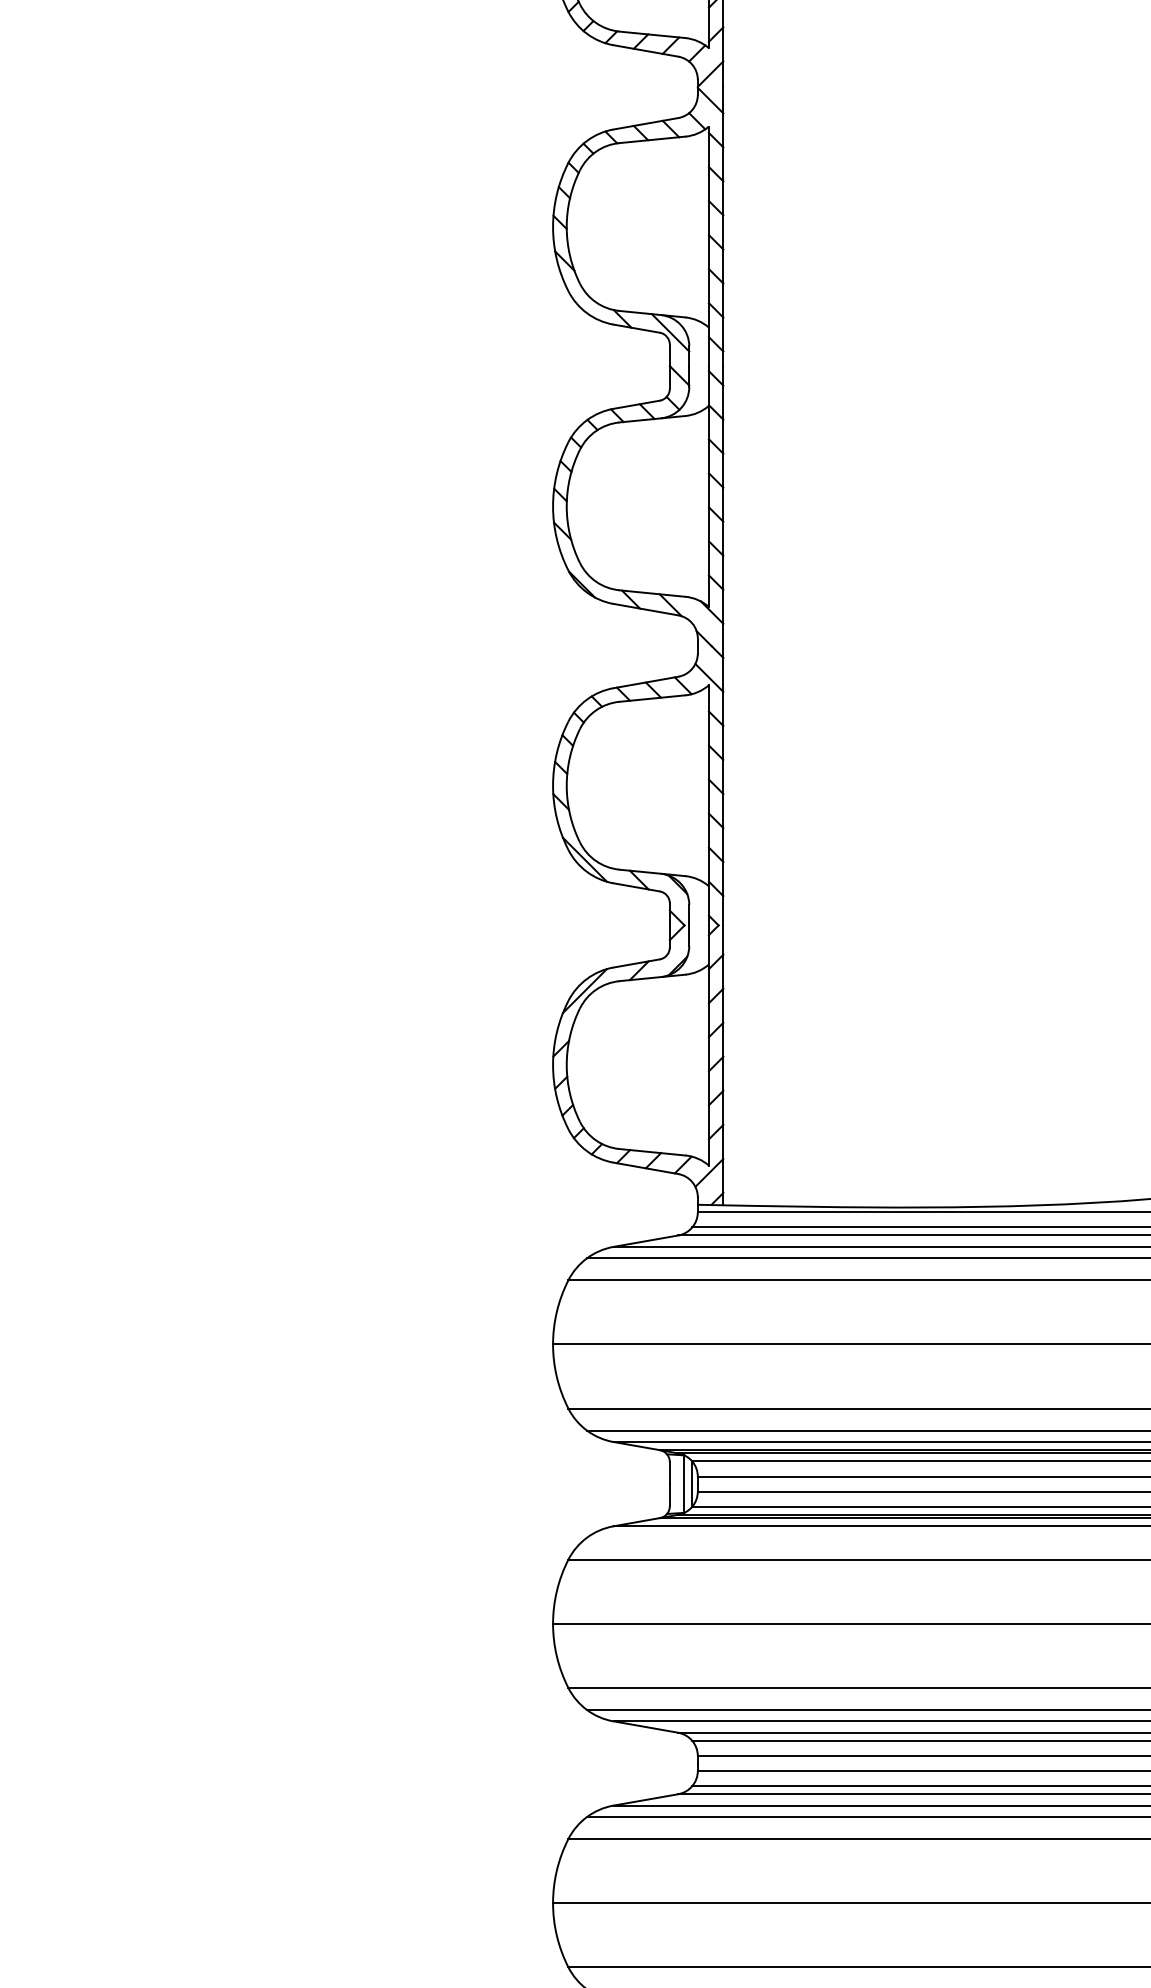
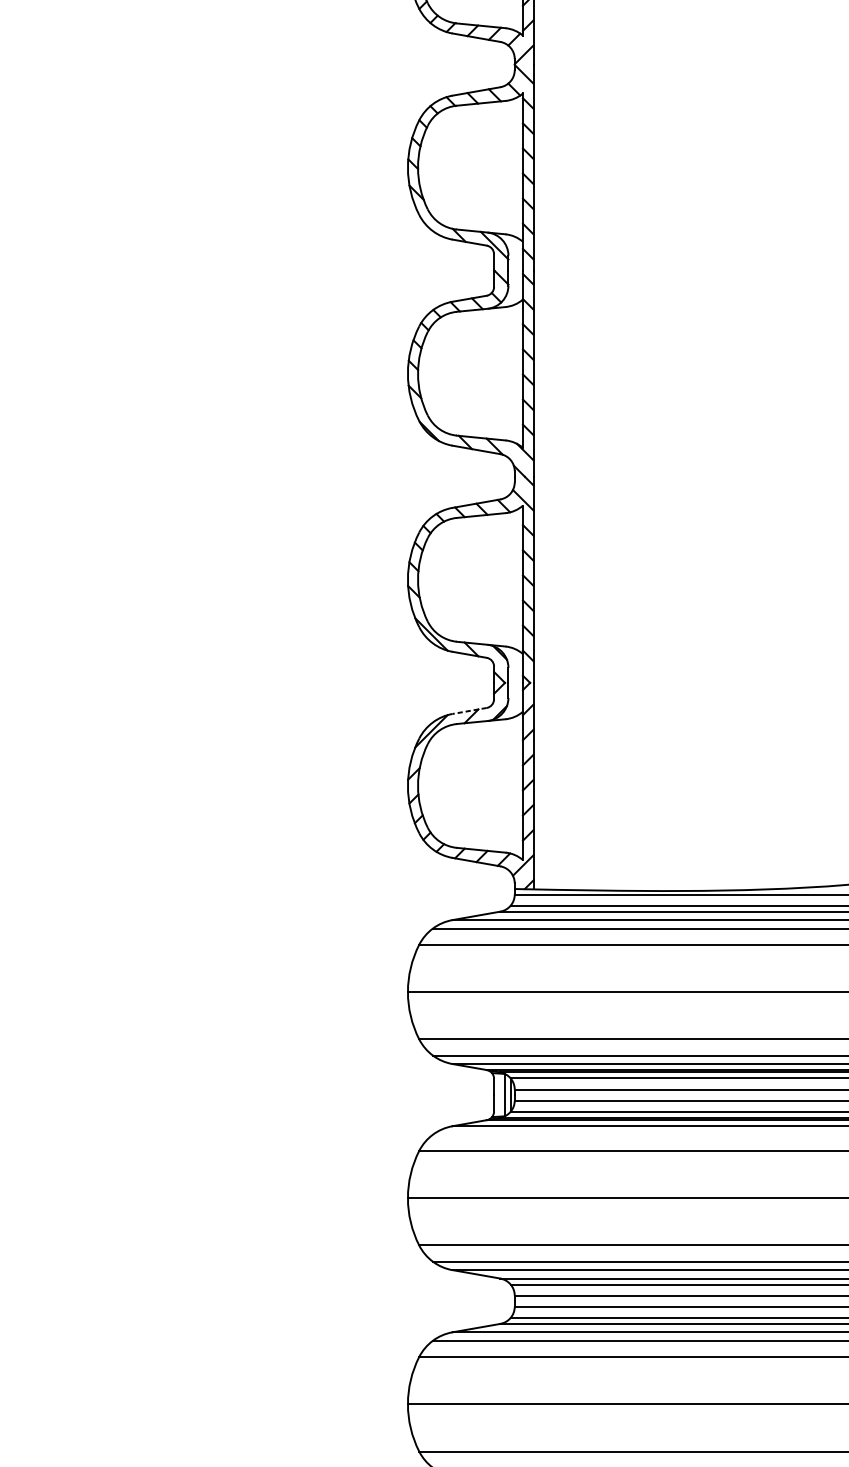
line: (636, 963) -> (469, 710), solid -> dashed

